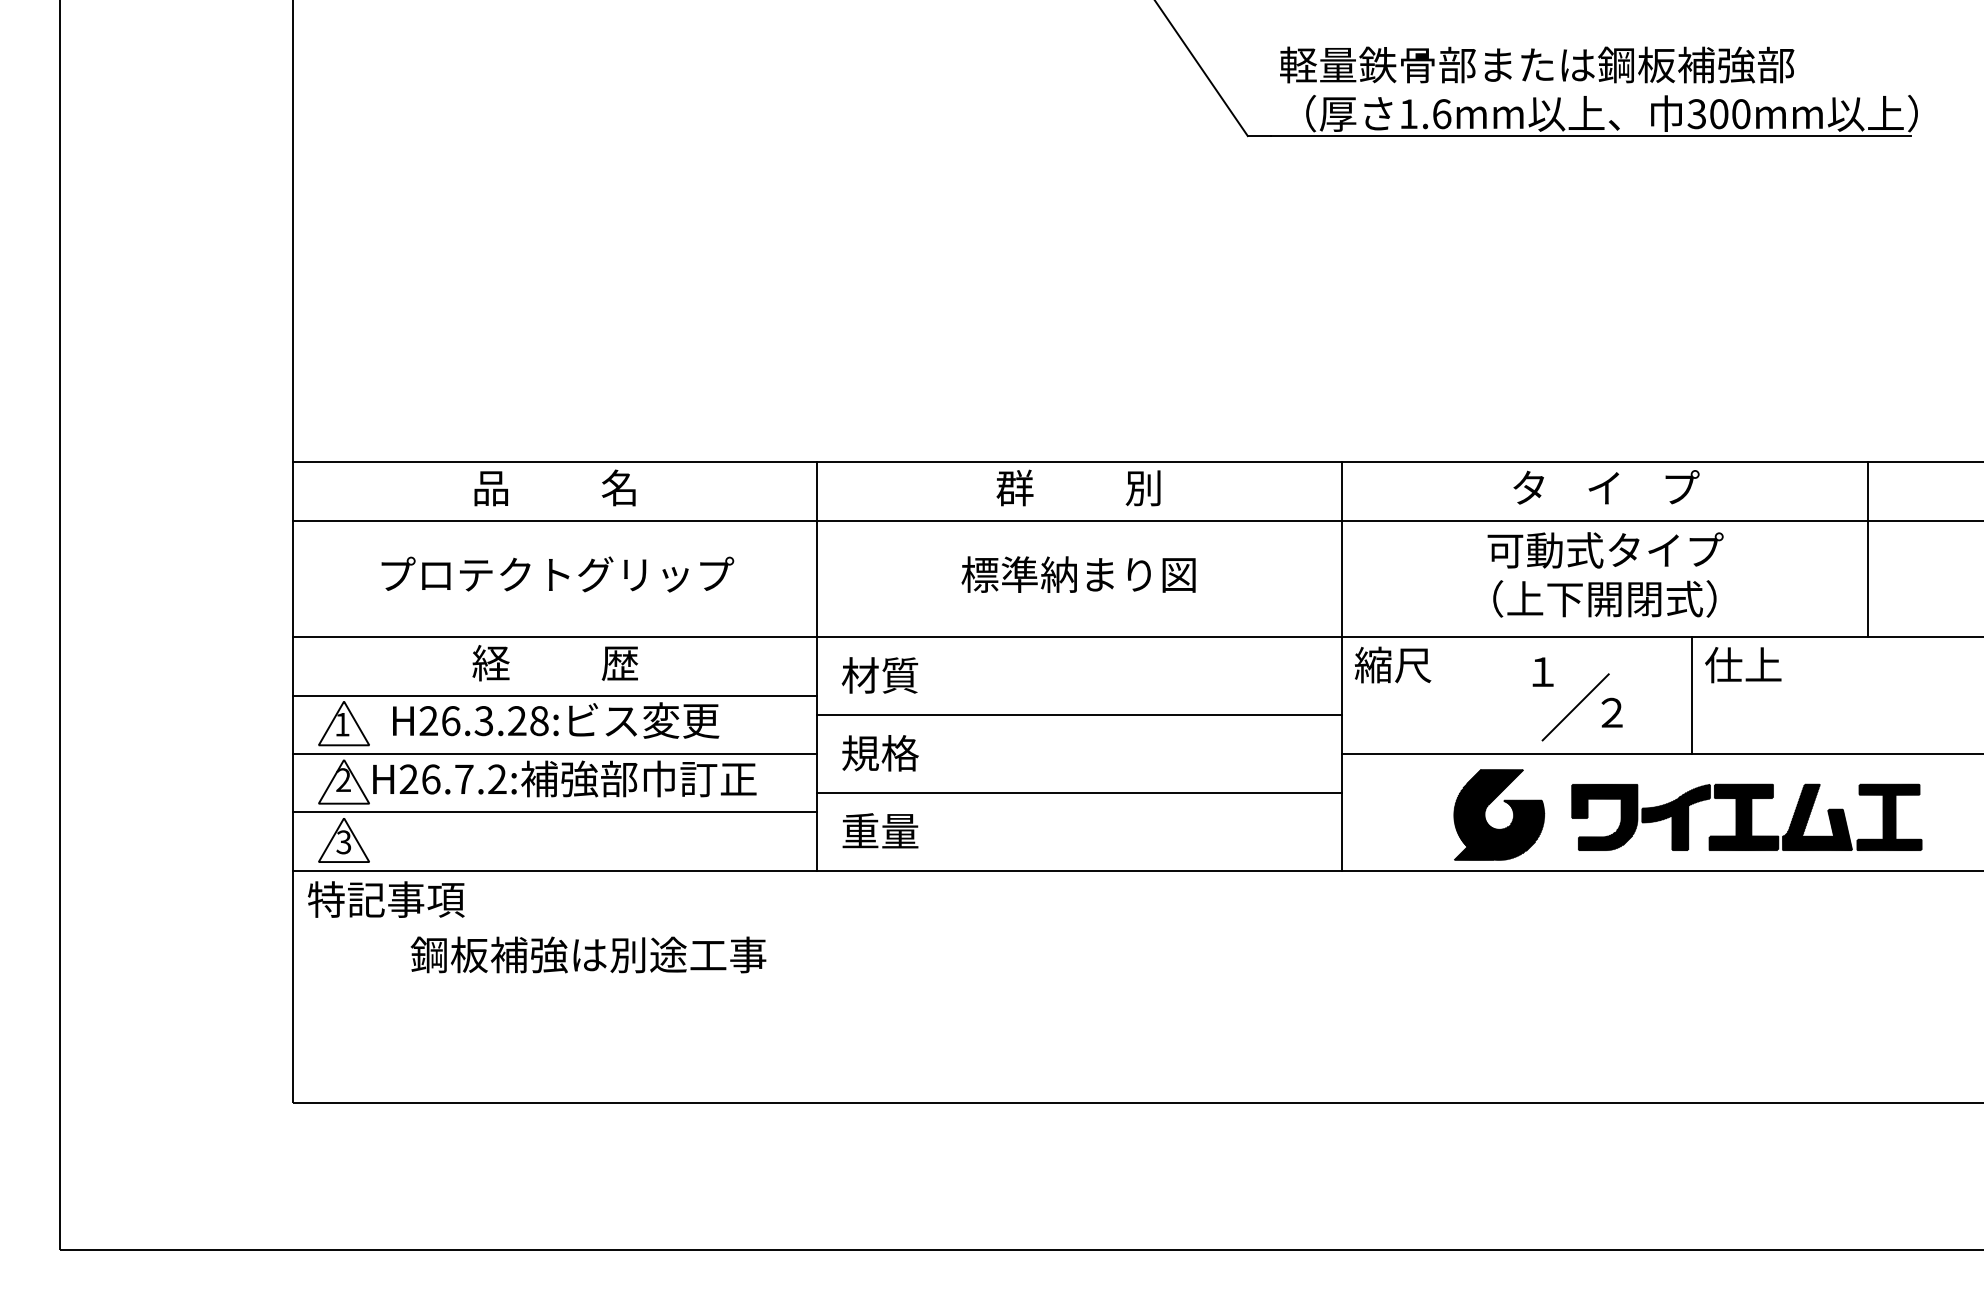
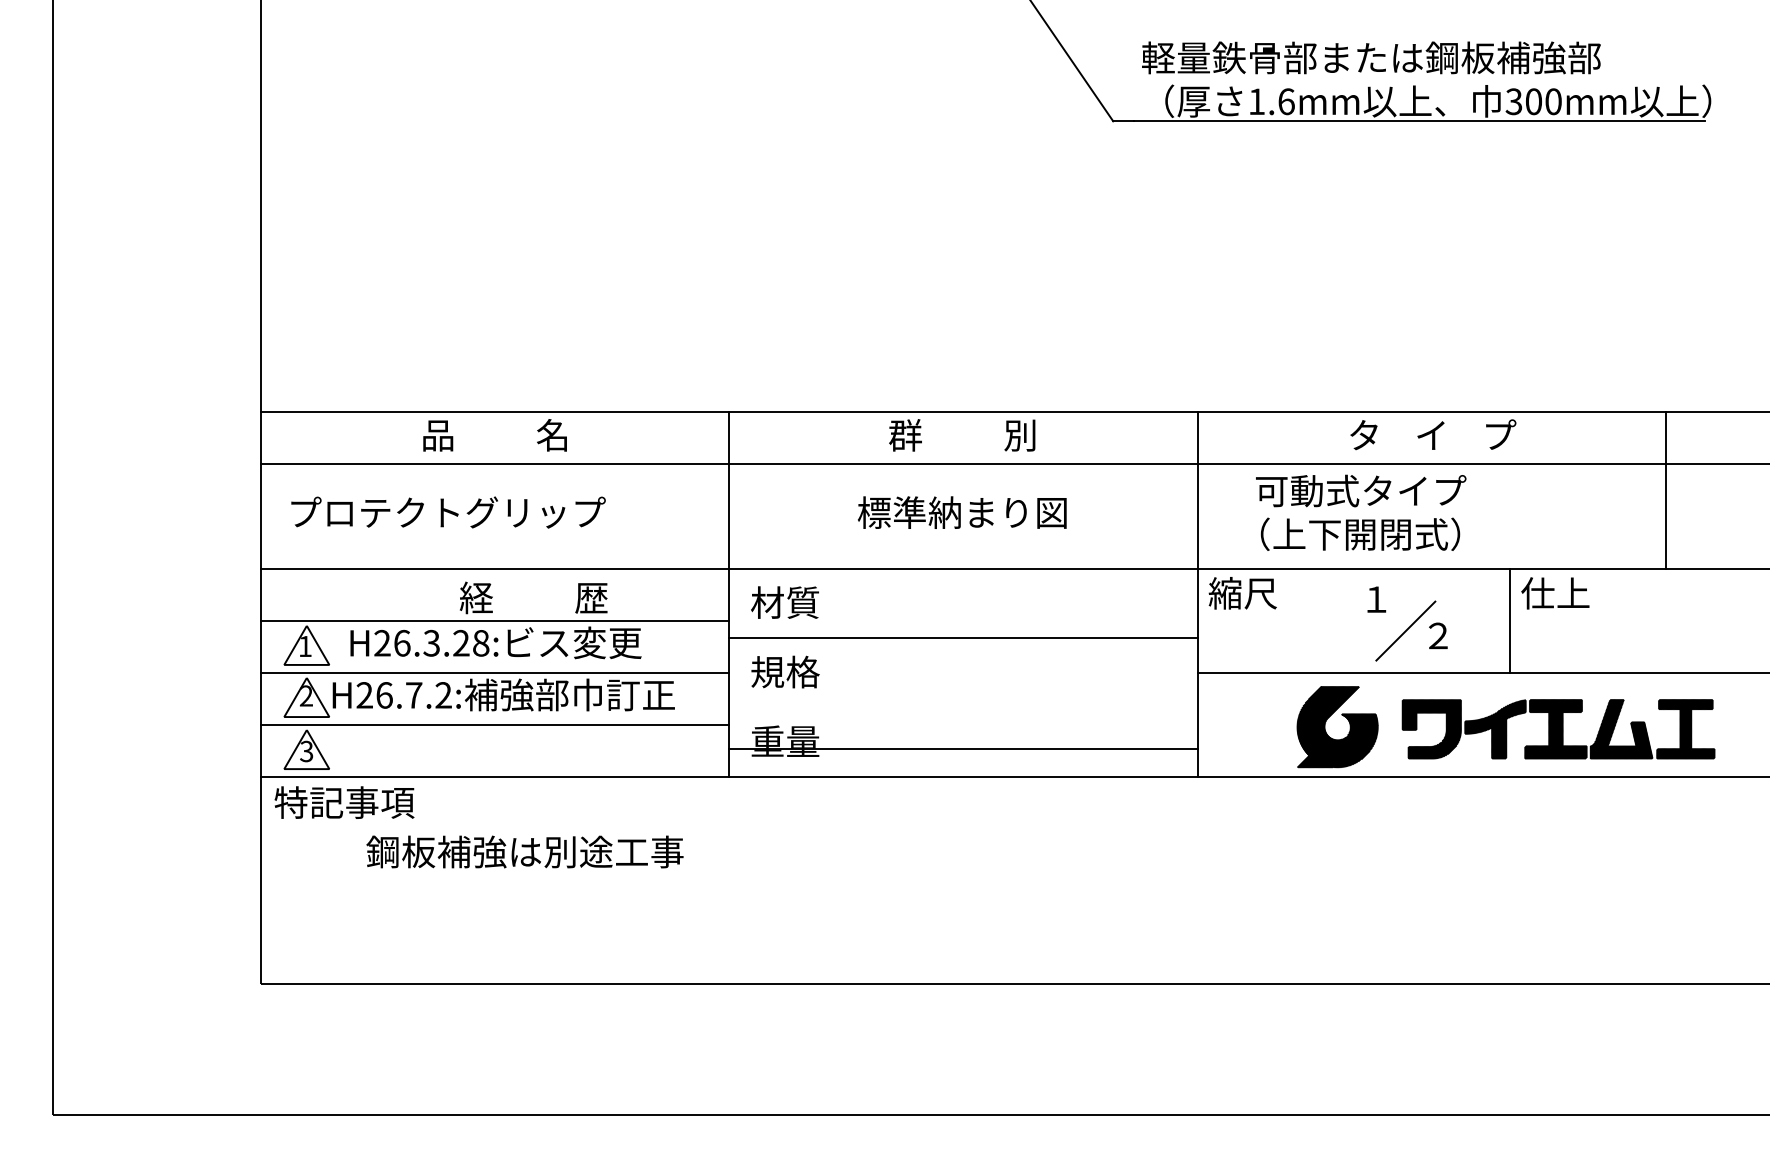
text: (557, 574) -> (448, 512), moved
text: (1605, 574) -> (1361, 512), moved
text: (555, 663) -> (533, 598), moved
line: (1079, 792) -> (963, 748), moved

